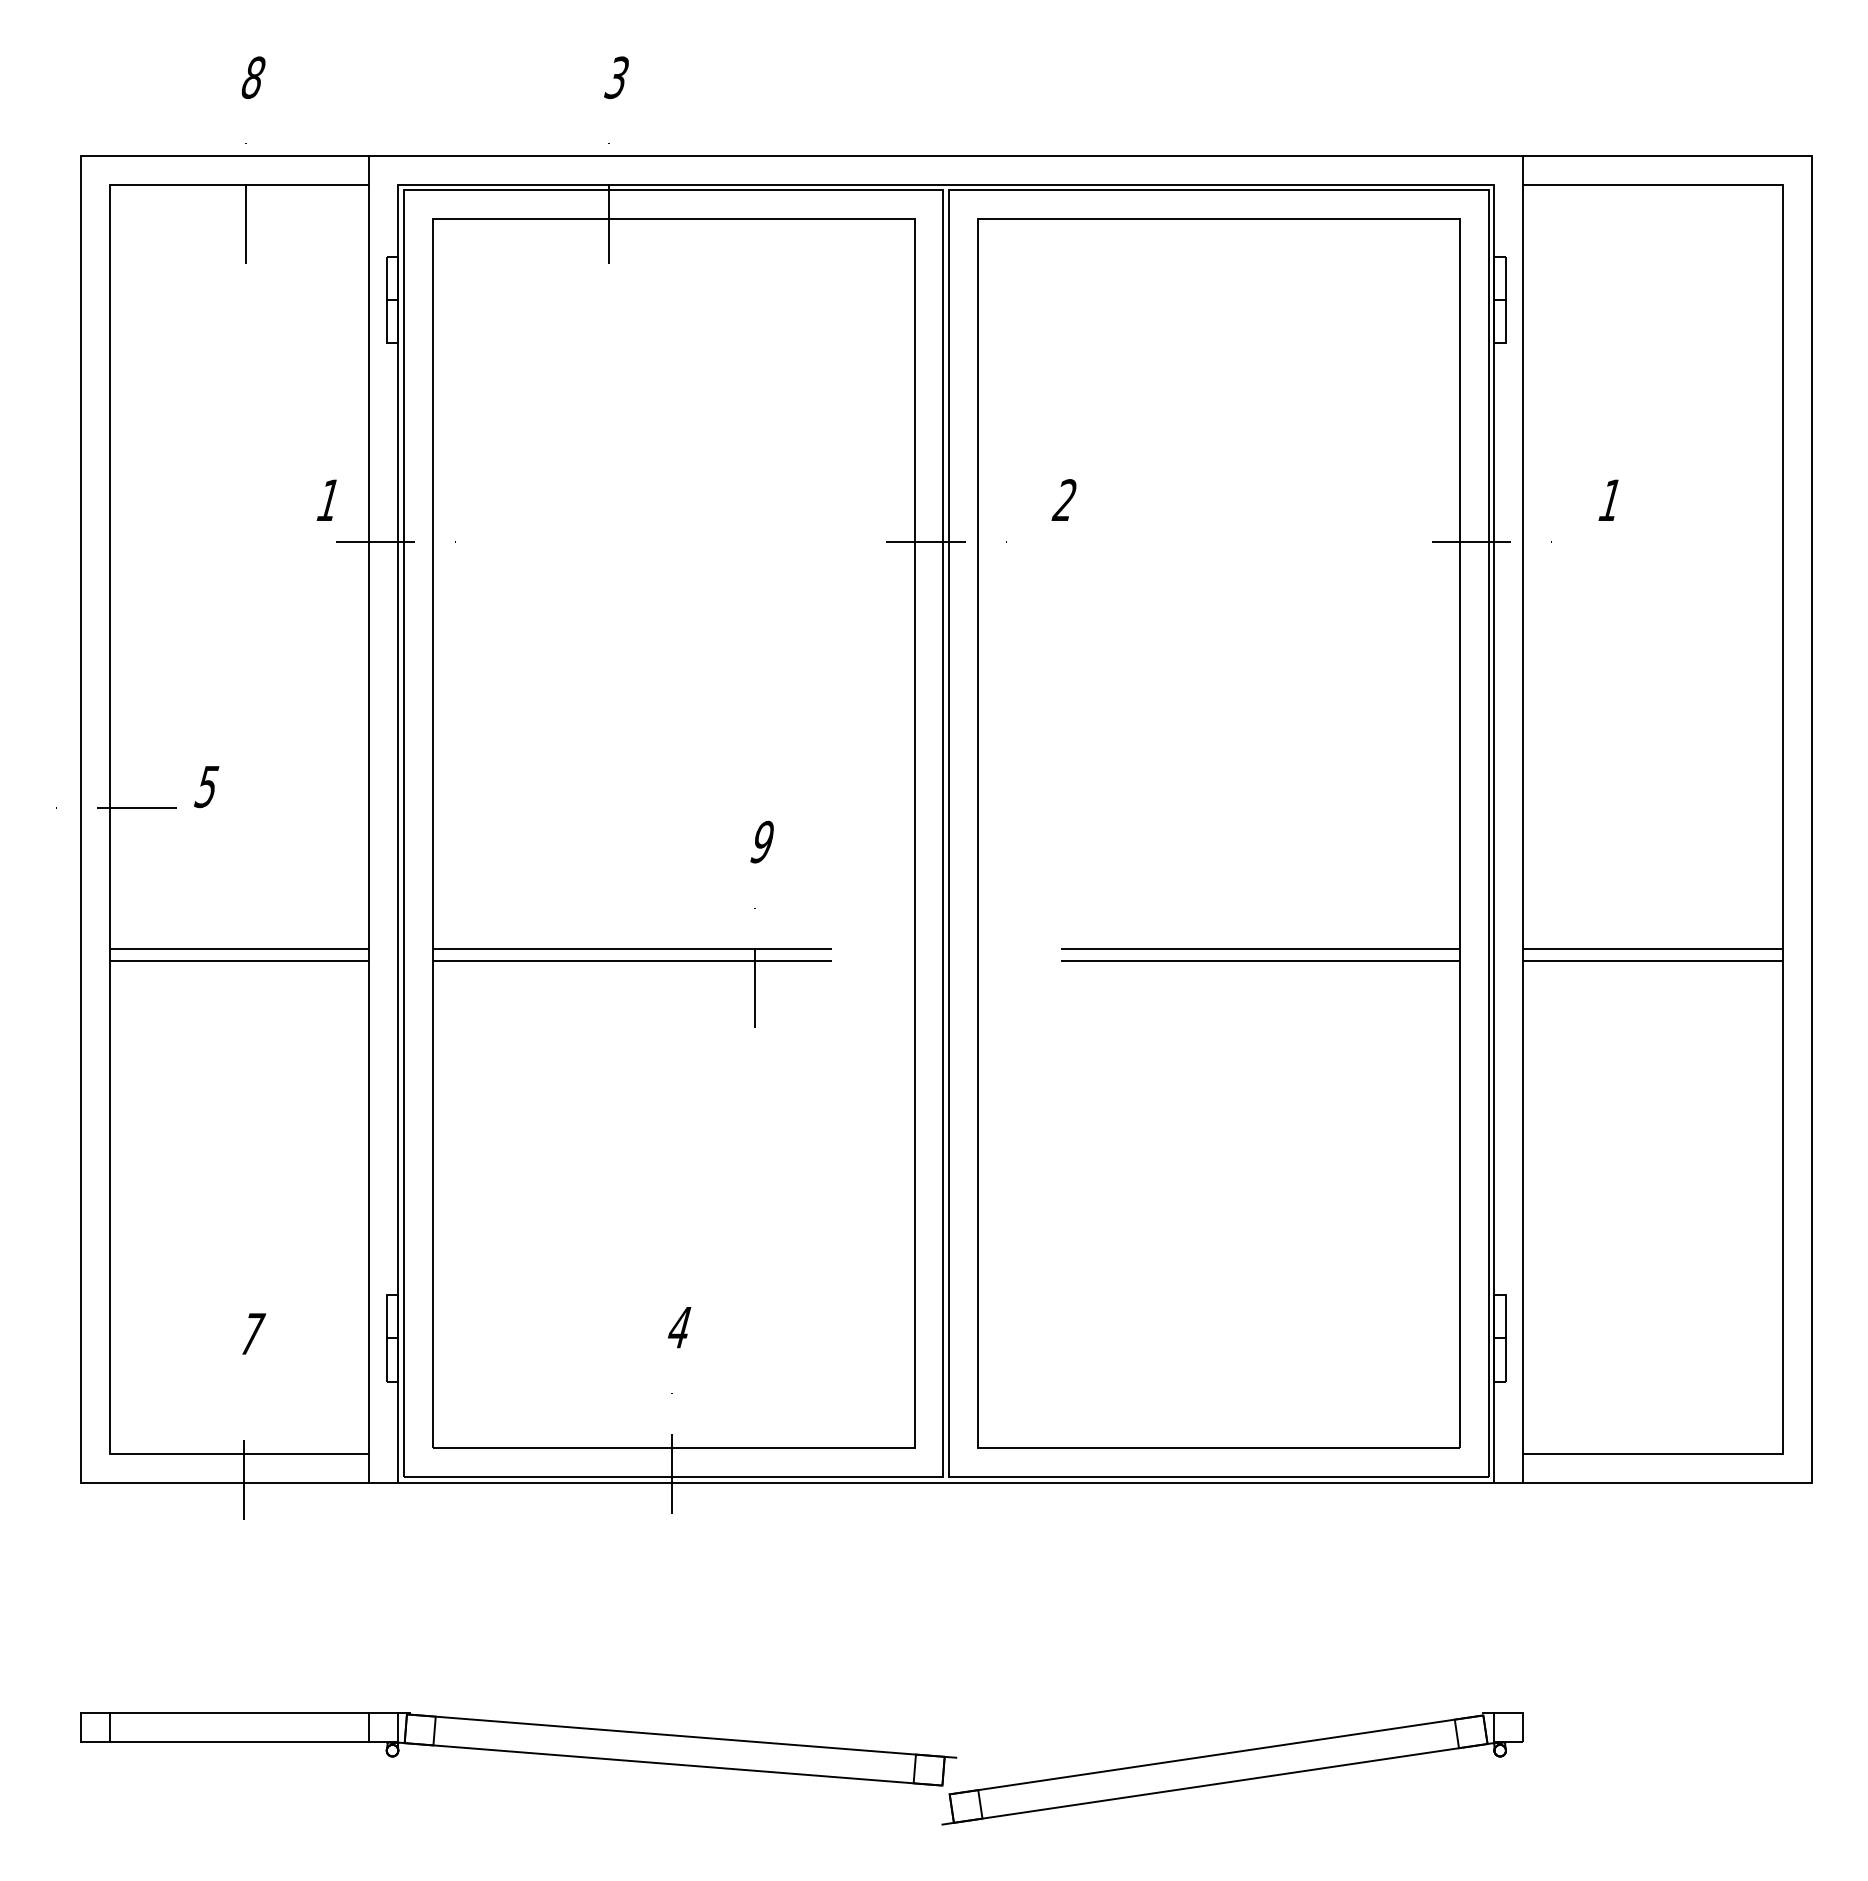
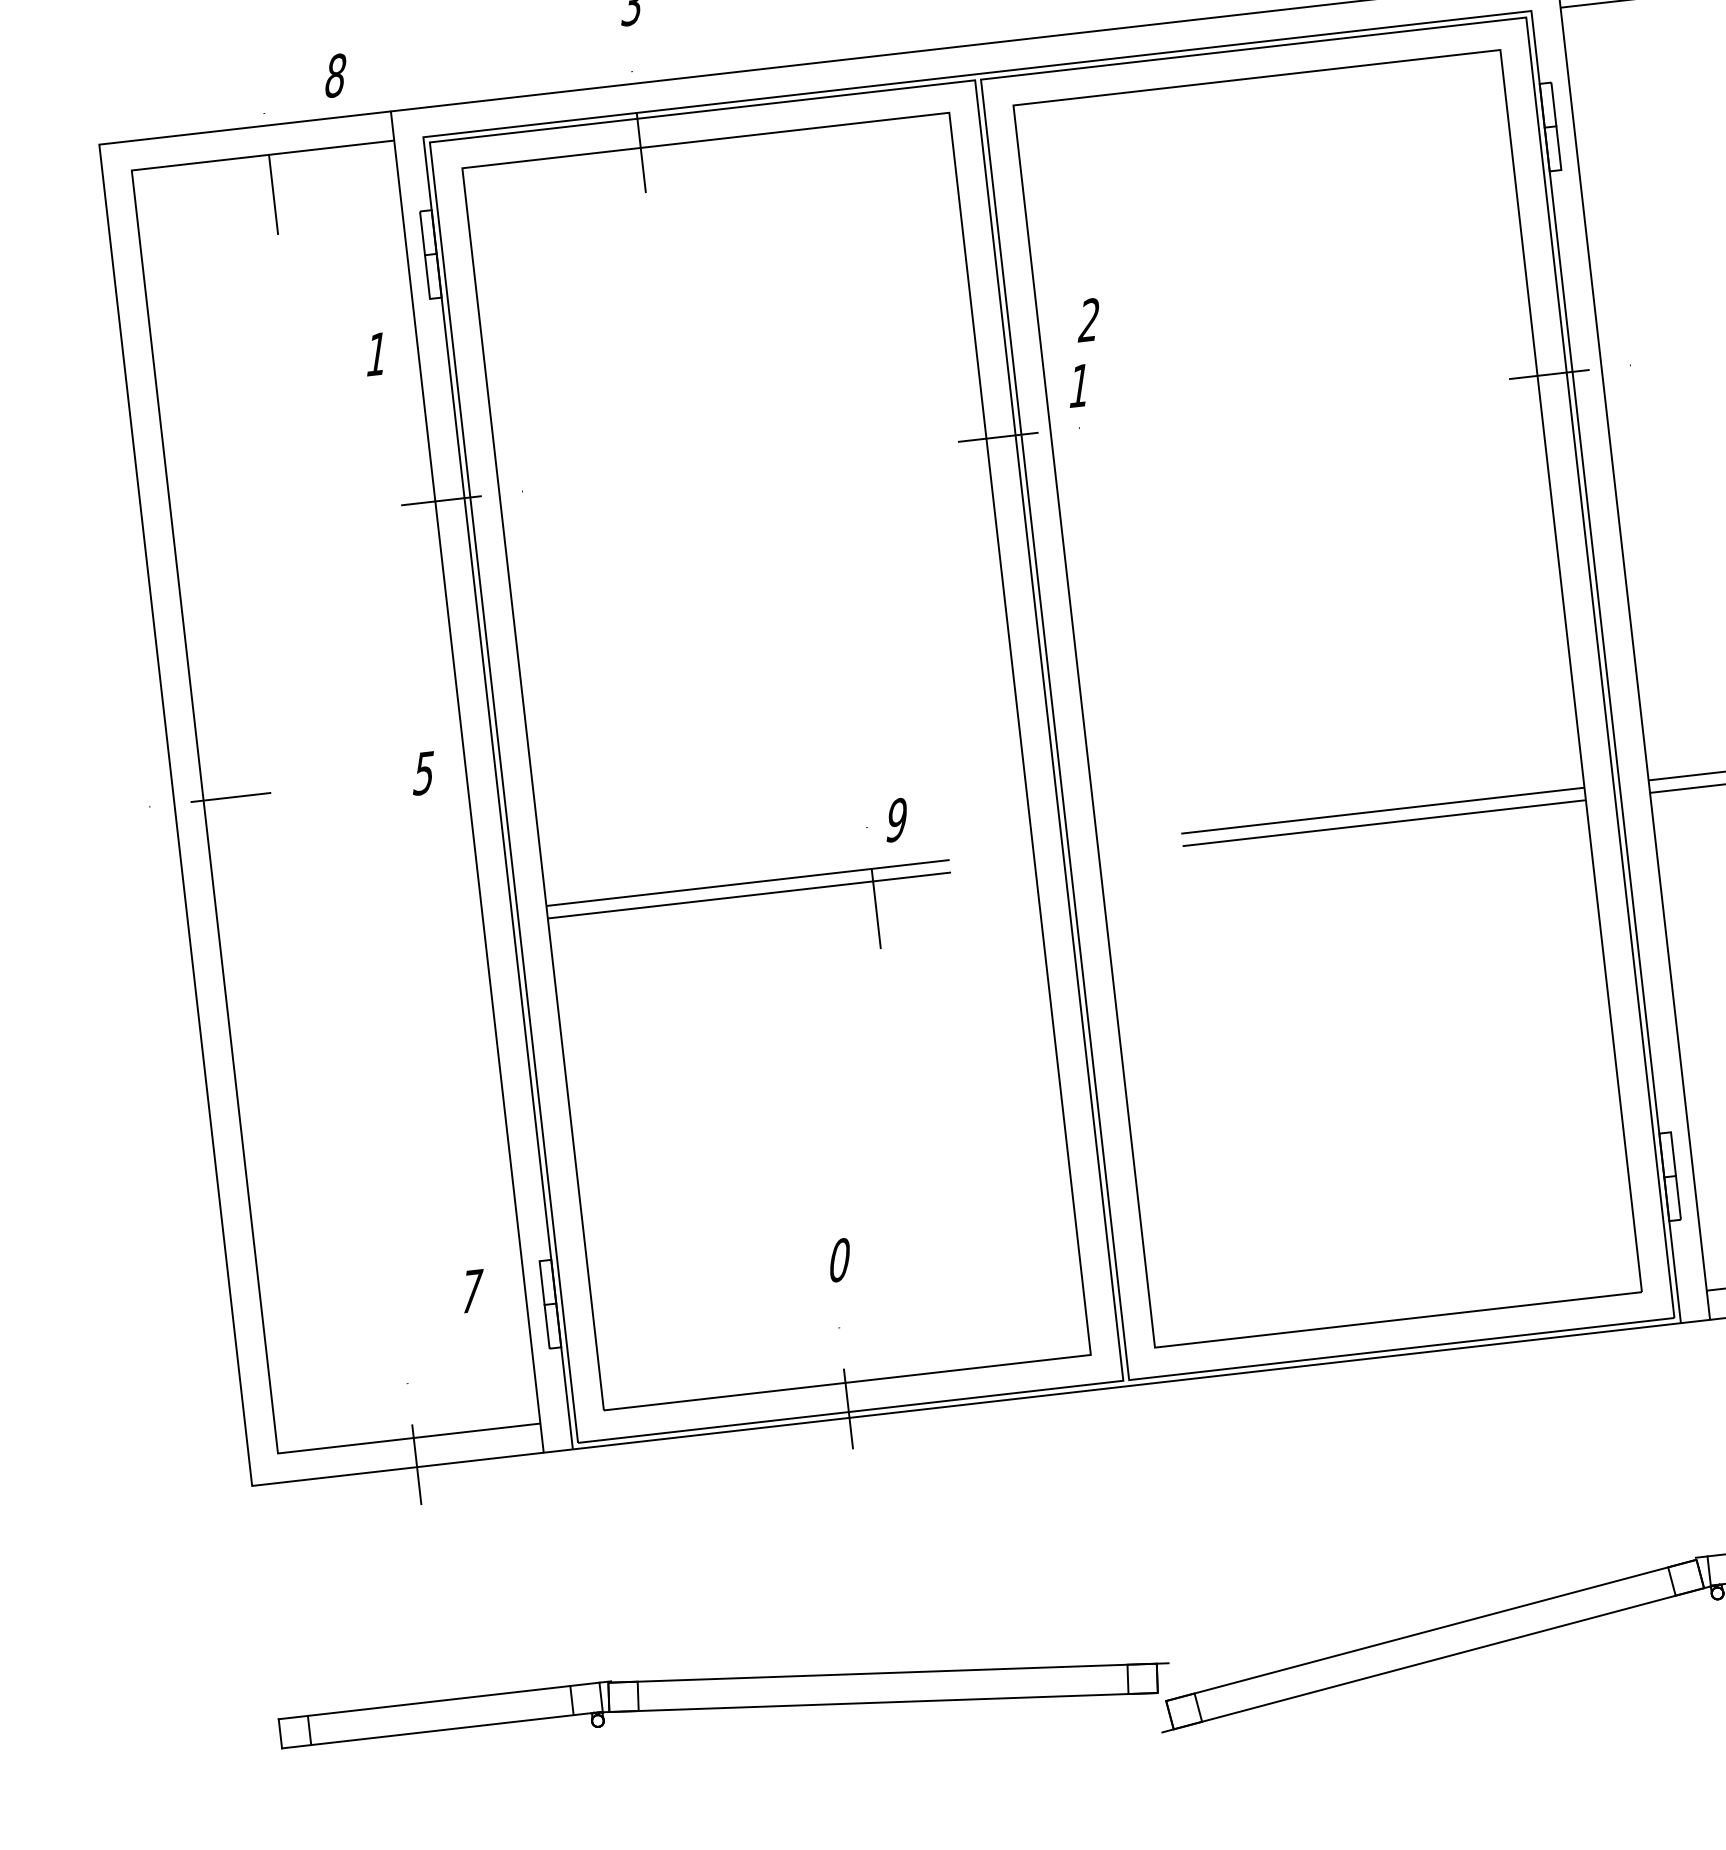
text: (253, 77) -> (335, 75), moved
text: (326, 499) -> (374, 353), moved
text: (1063, 499) -> (1087, 319), moved
text: (1608, 499) -> (1077, 385), moved
text: (206, 787) -> (423, 774), moved
text: (761, 841) -> (895, 819), moved
line: (239, 948) -> (350, 927), removed
line: (239, 961) -> (352, 940), removed
text: (679, 1327) -> (839, 1260), 4 -> 0
text: (253, 1333) -> (473, 1290), moved

